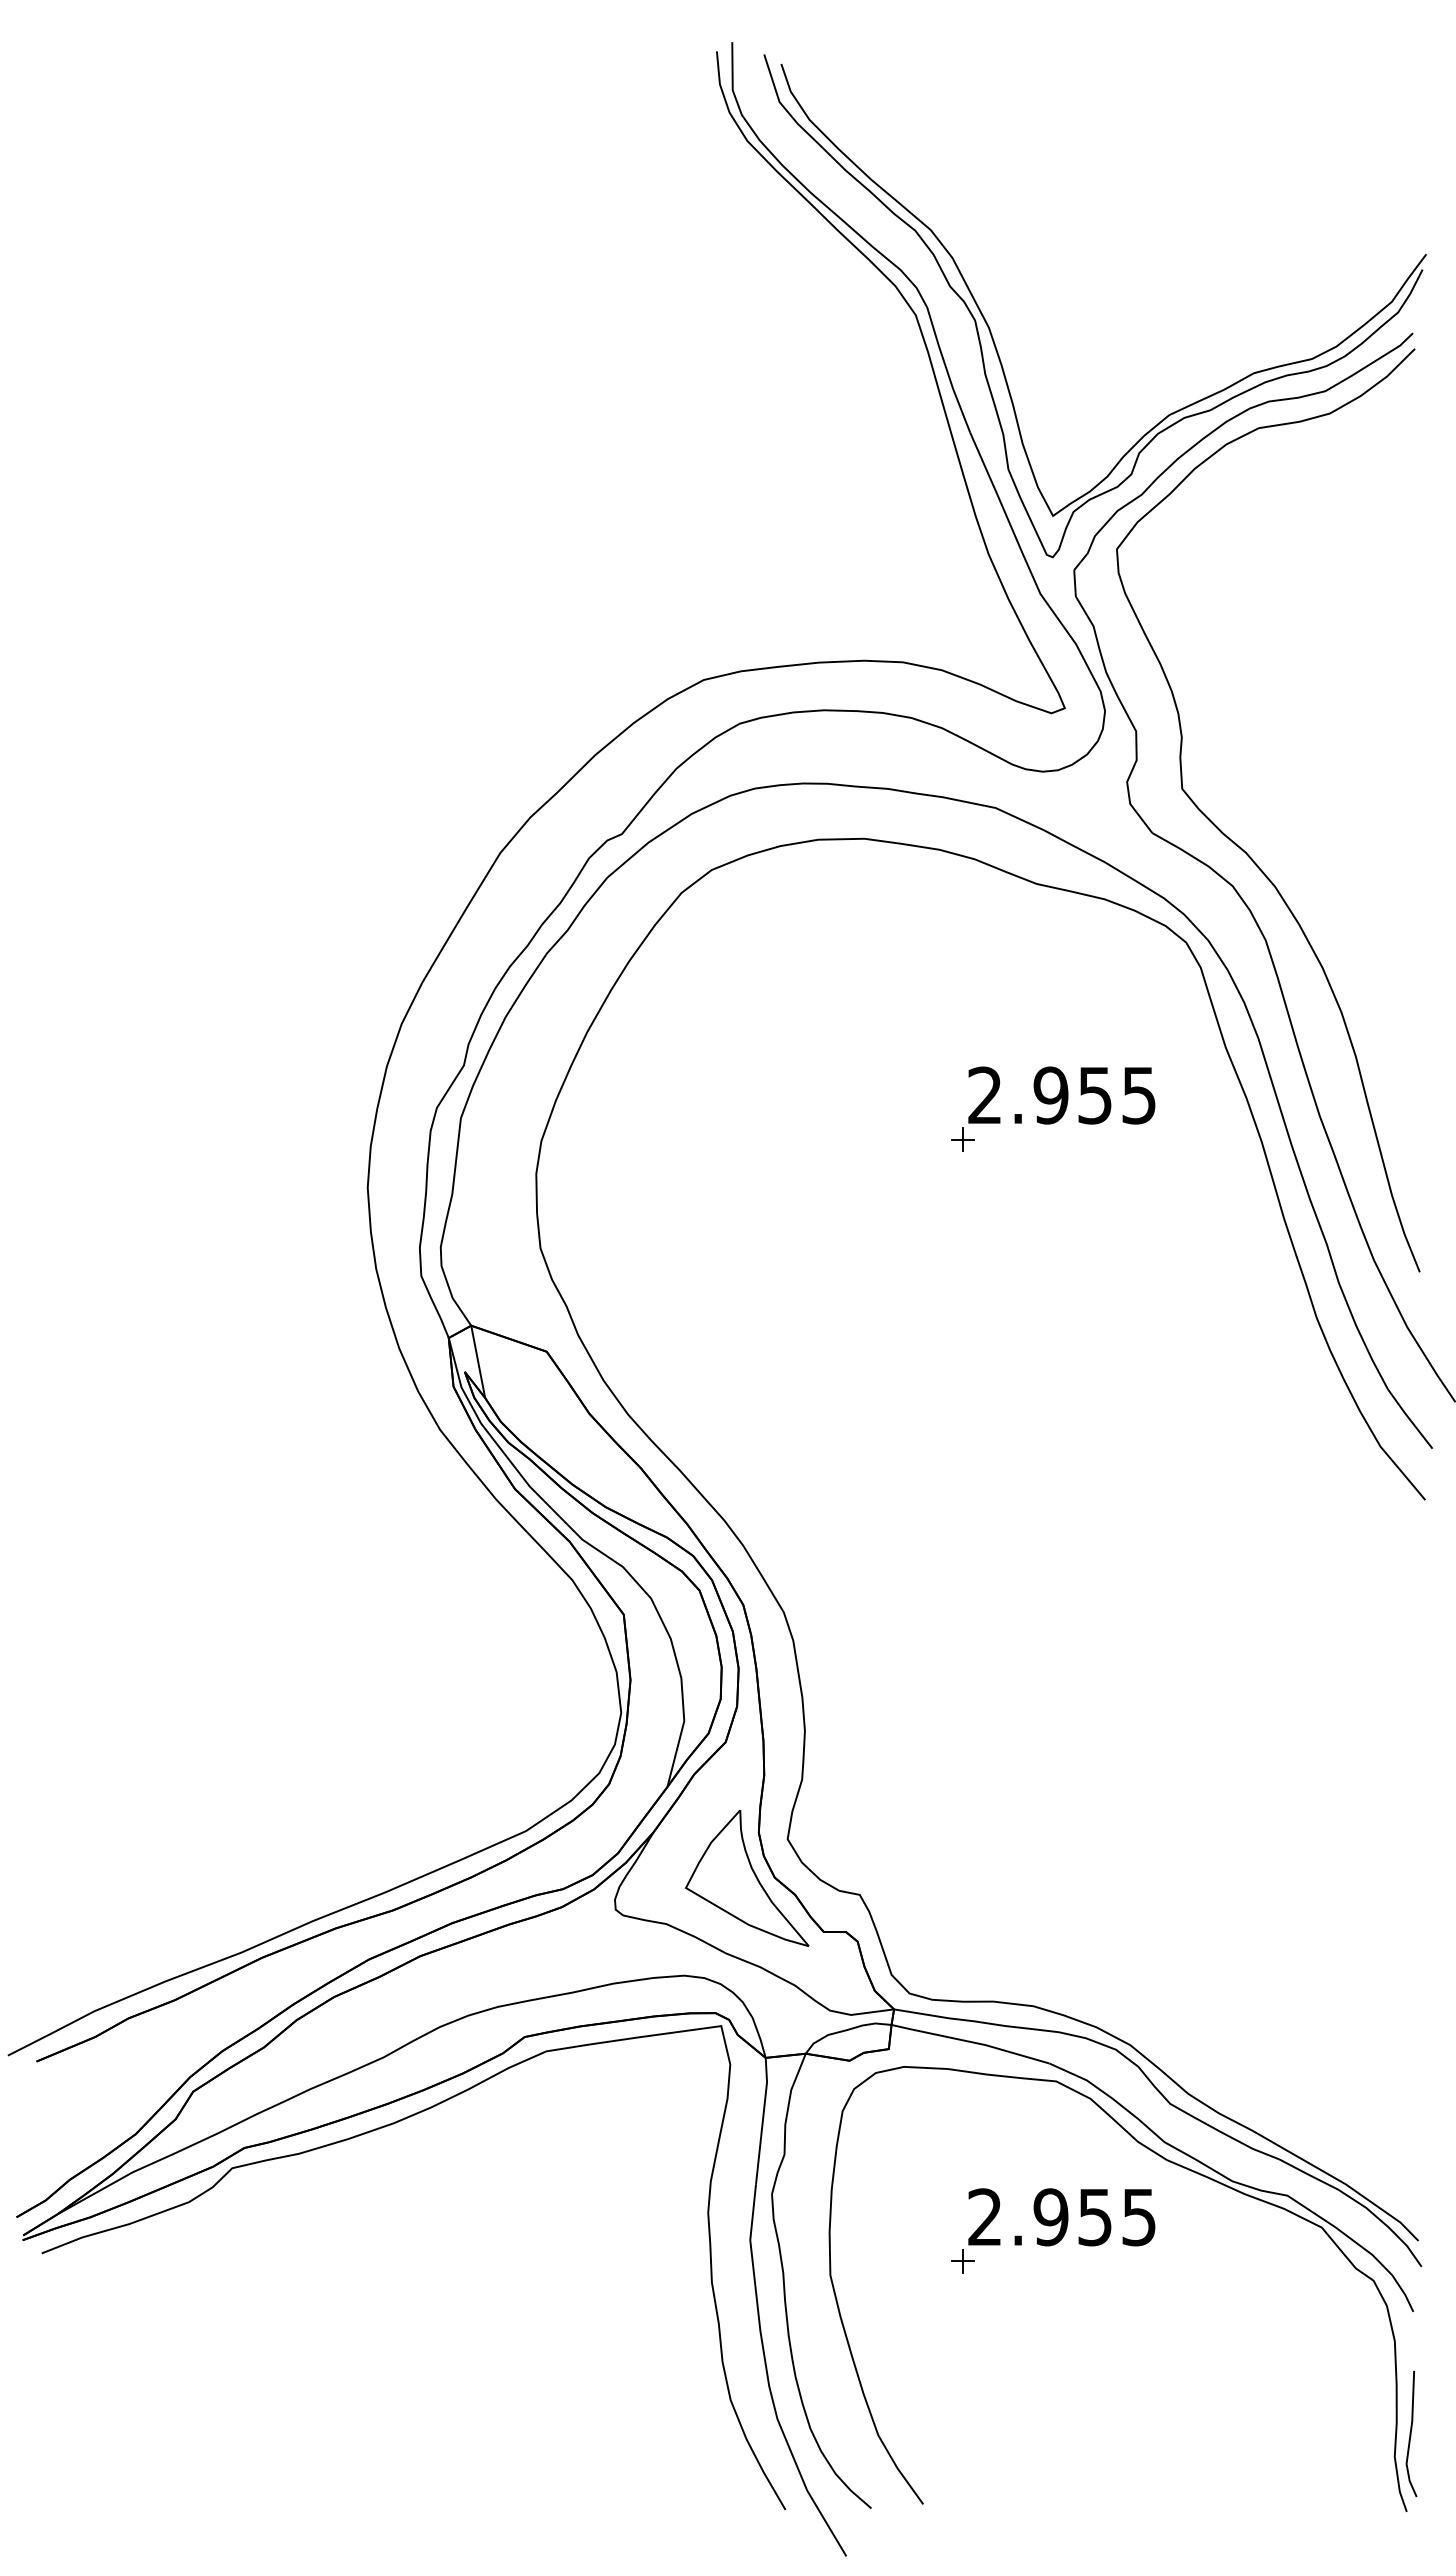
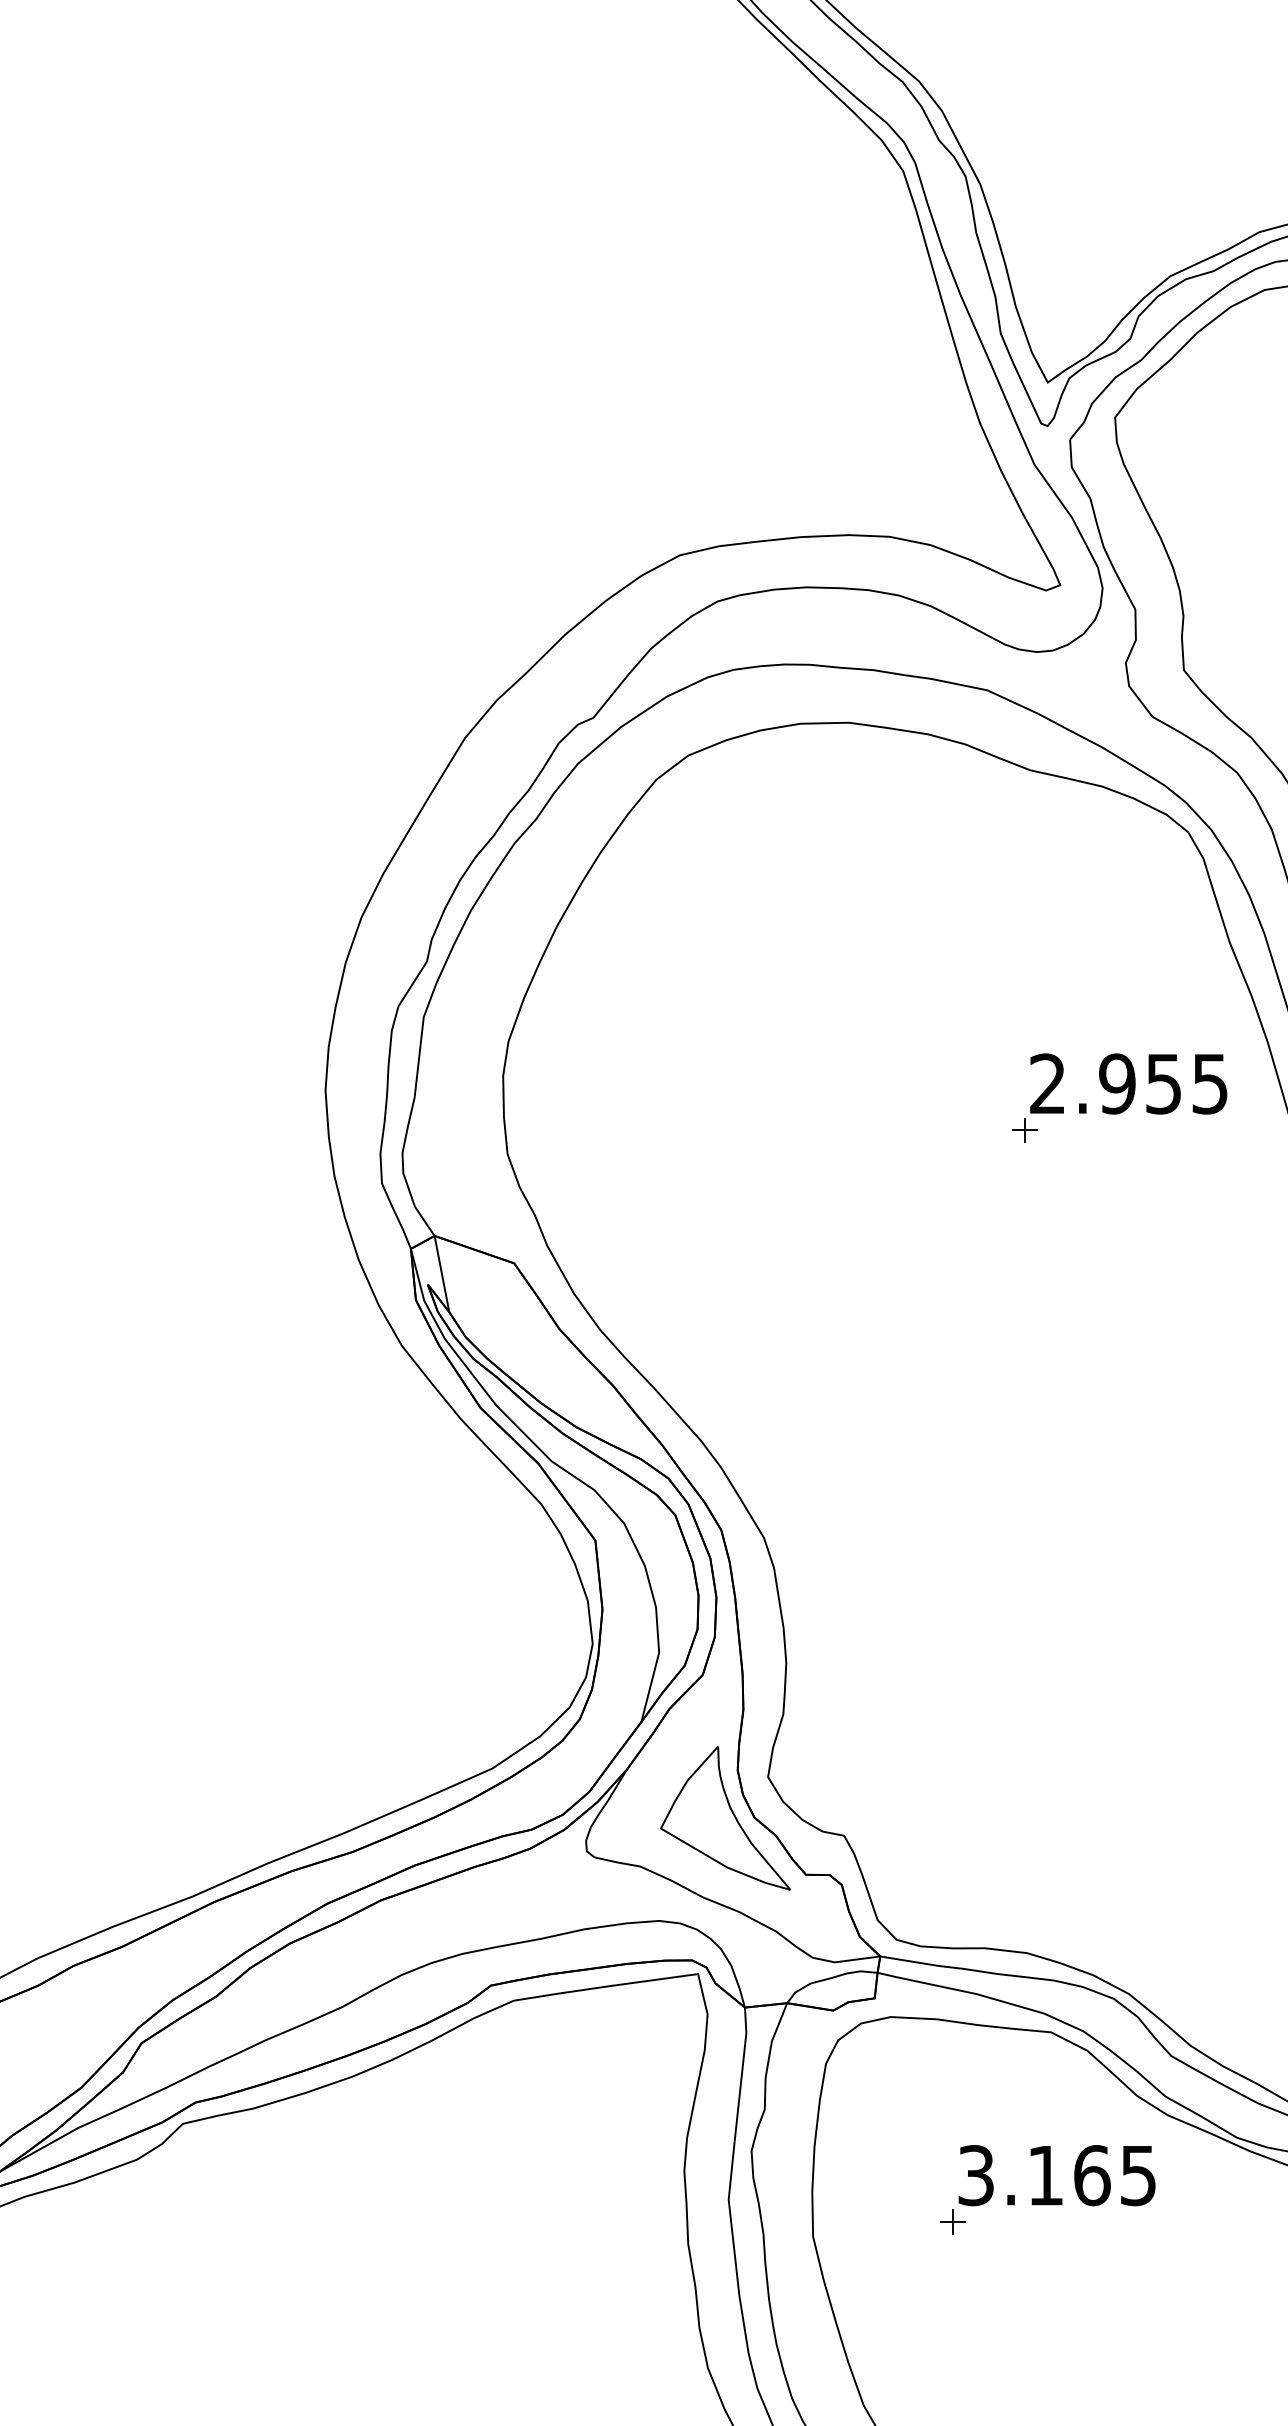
part: (1053, 1108) -> (1119, 1097), moved
text: (1040, 2217) -> (1034, 2175), 2.955 -> 3.165

